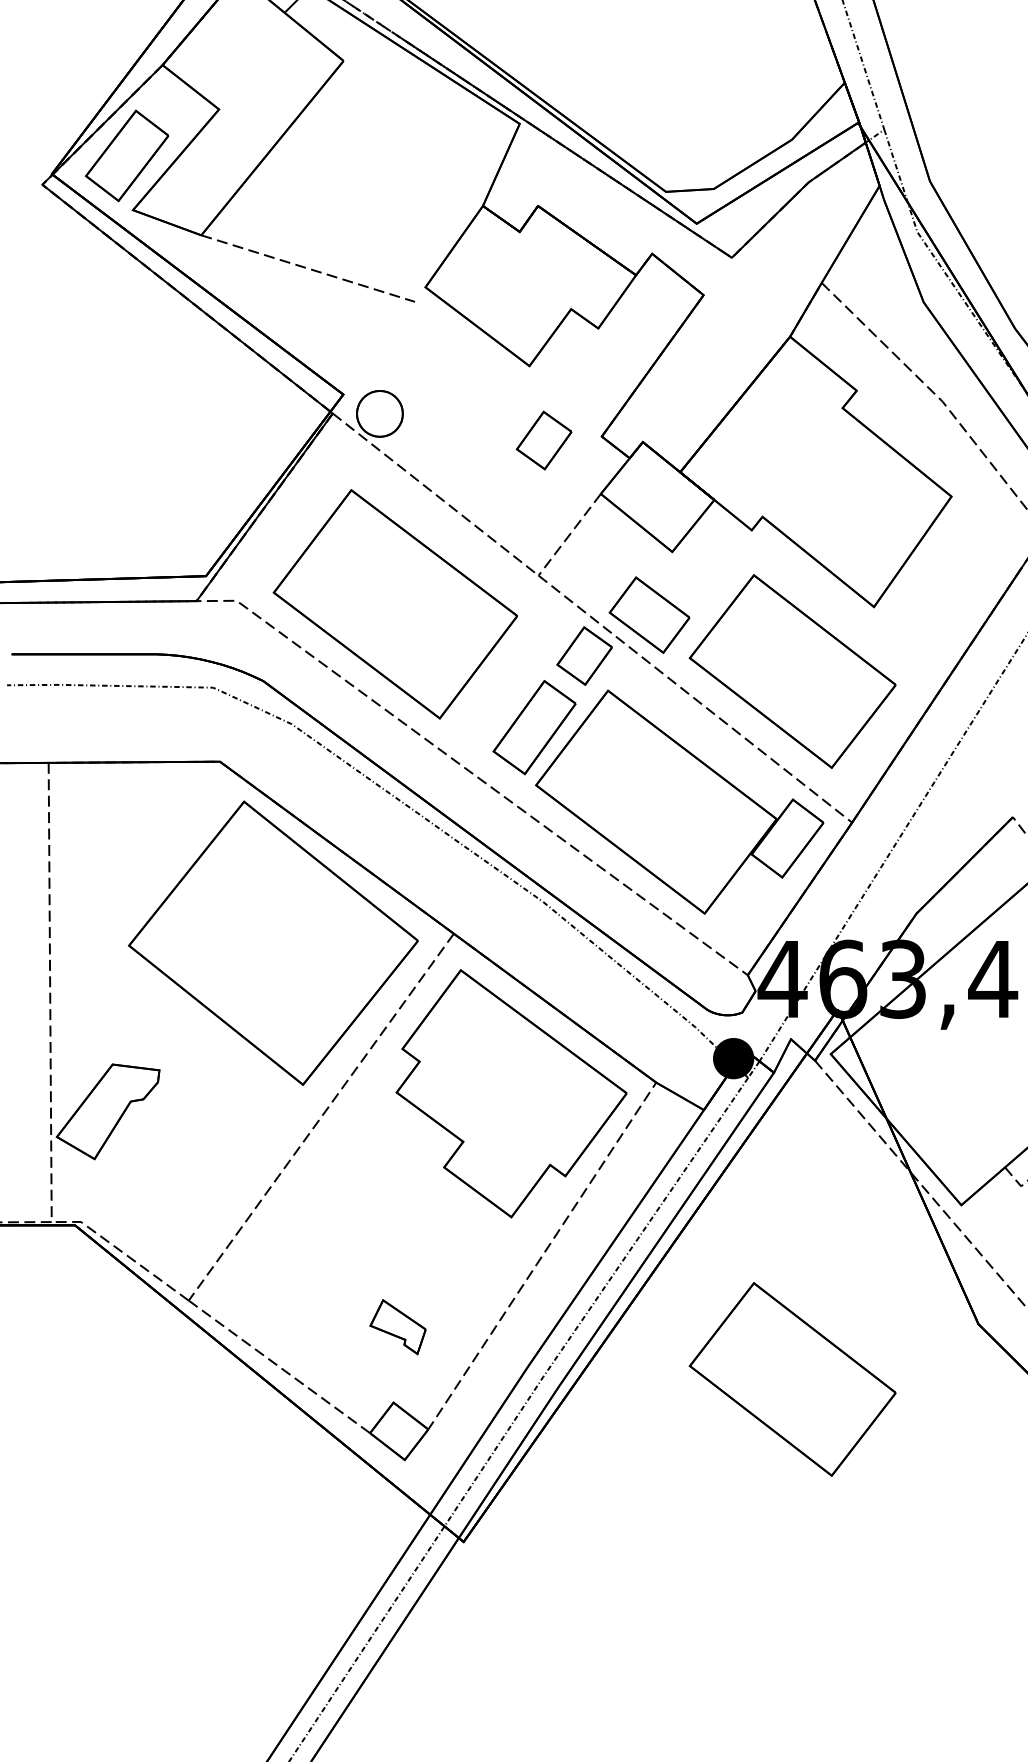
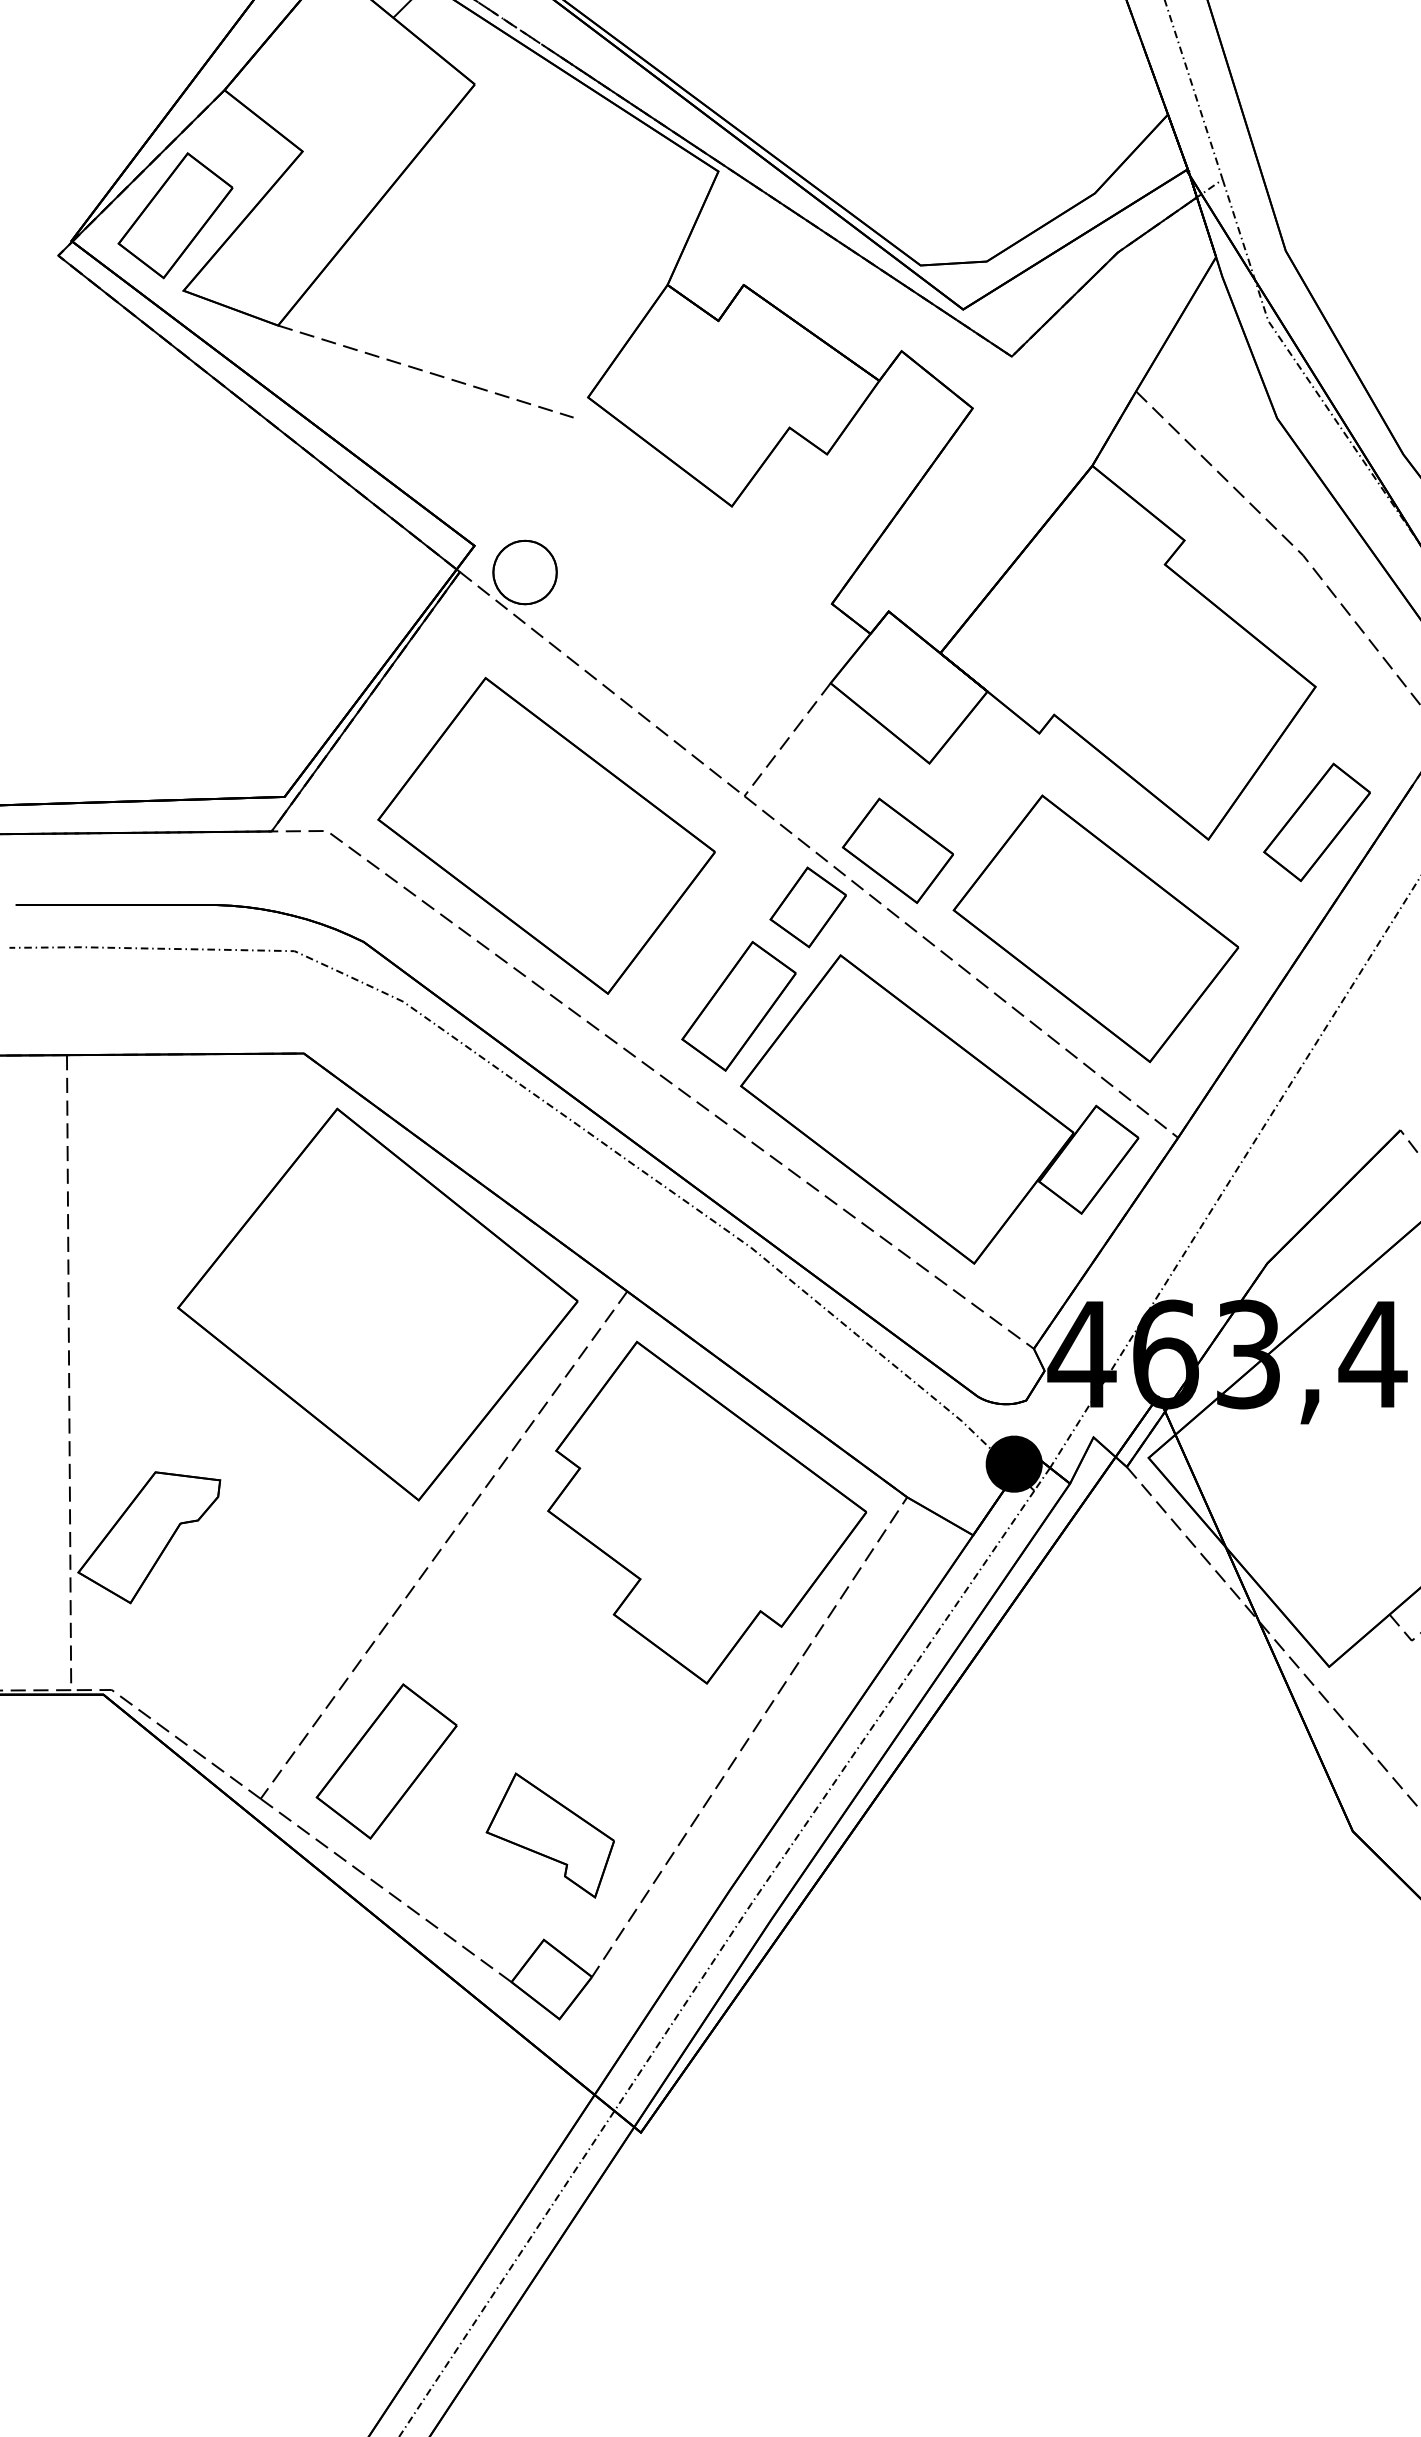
part: (543, 440) -> (751, 609), removed
part: (952, 594) -> (1316, 822), added
part: (279, 1273) -> (386, 1761), added
part: (397, 1327) -> (549, 1835), size x1.67
part: (792, 1379) -> (1095, 1907), removed

